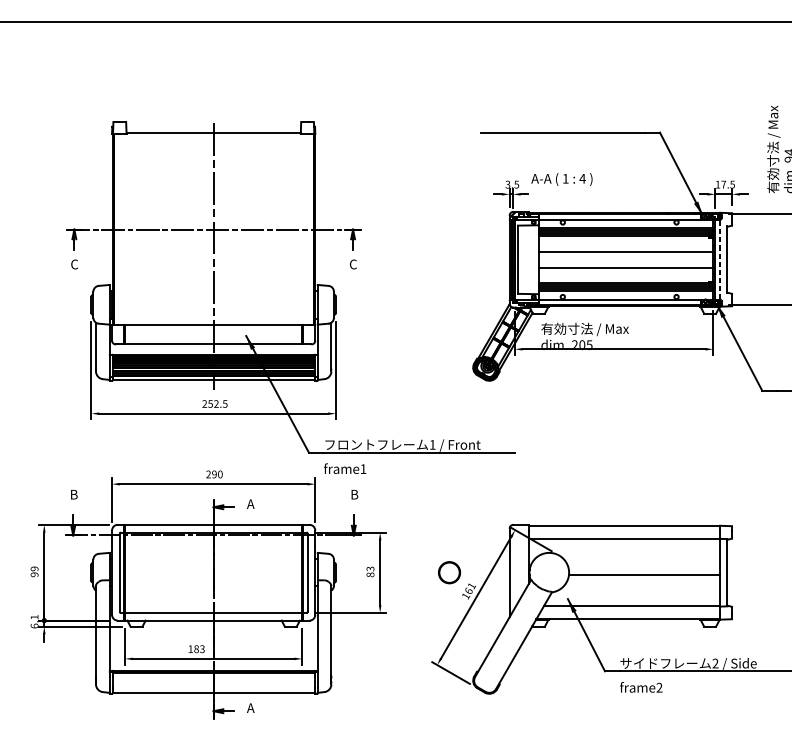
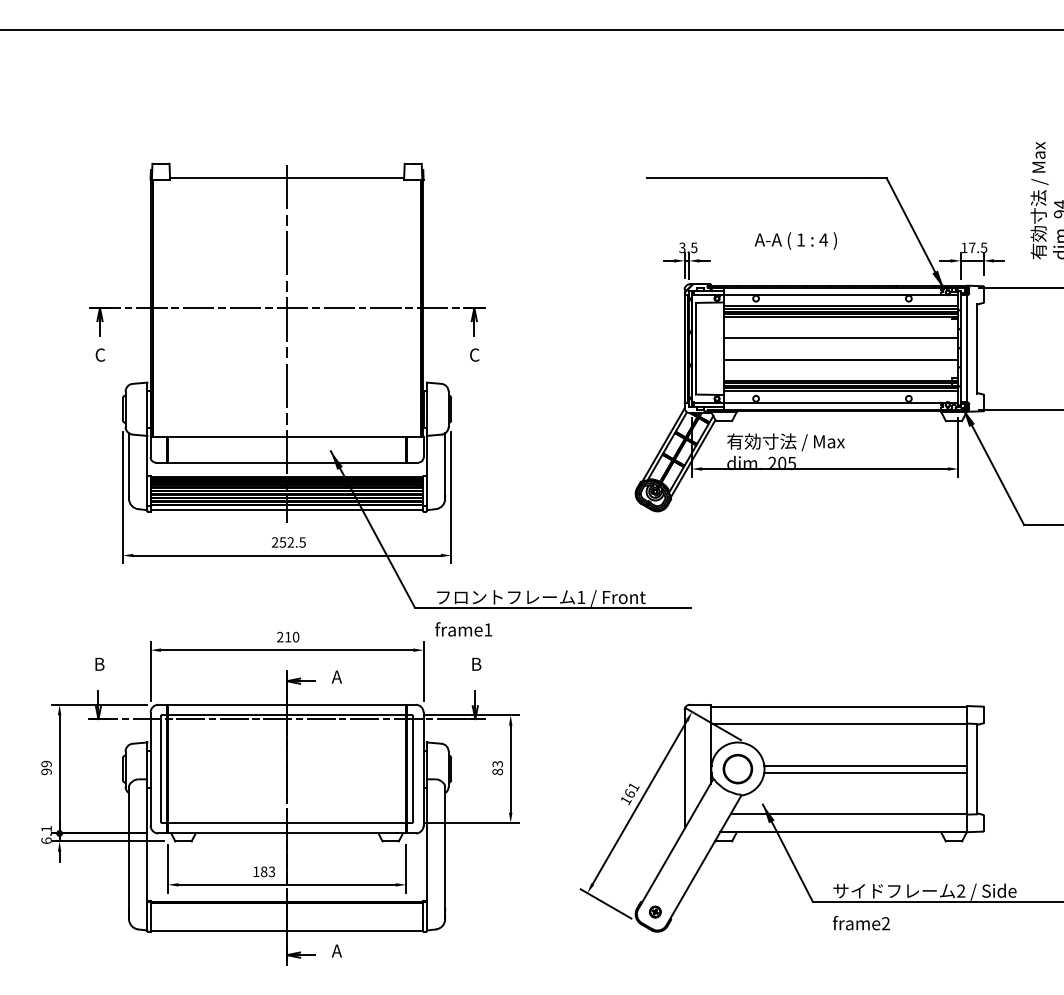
text: (561, 179) -> (795, 240), moved
line: (720, 259) -> (967, 348), dashed -> solid
text: (214, 473) -> (288, 636), 290 -> 210
line: (644, 570) -> (865, 765), added
part: (449, 573) -> (737, 769), moved
part: (487, 678) -> (654, 911), added

